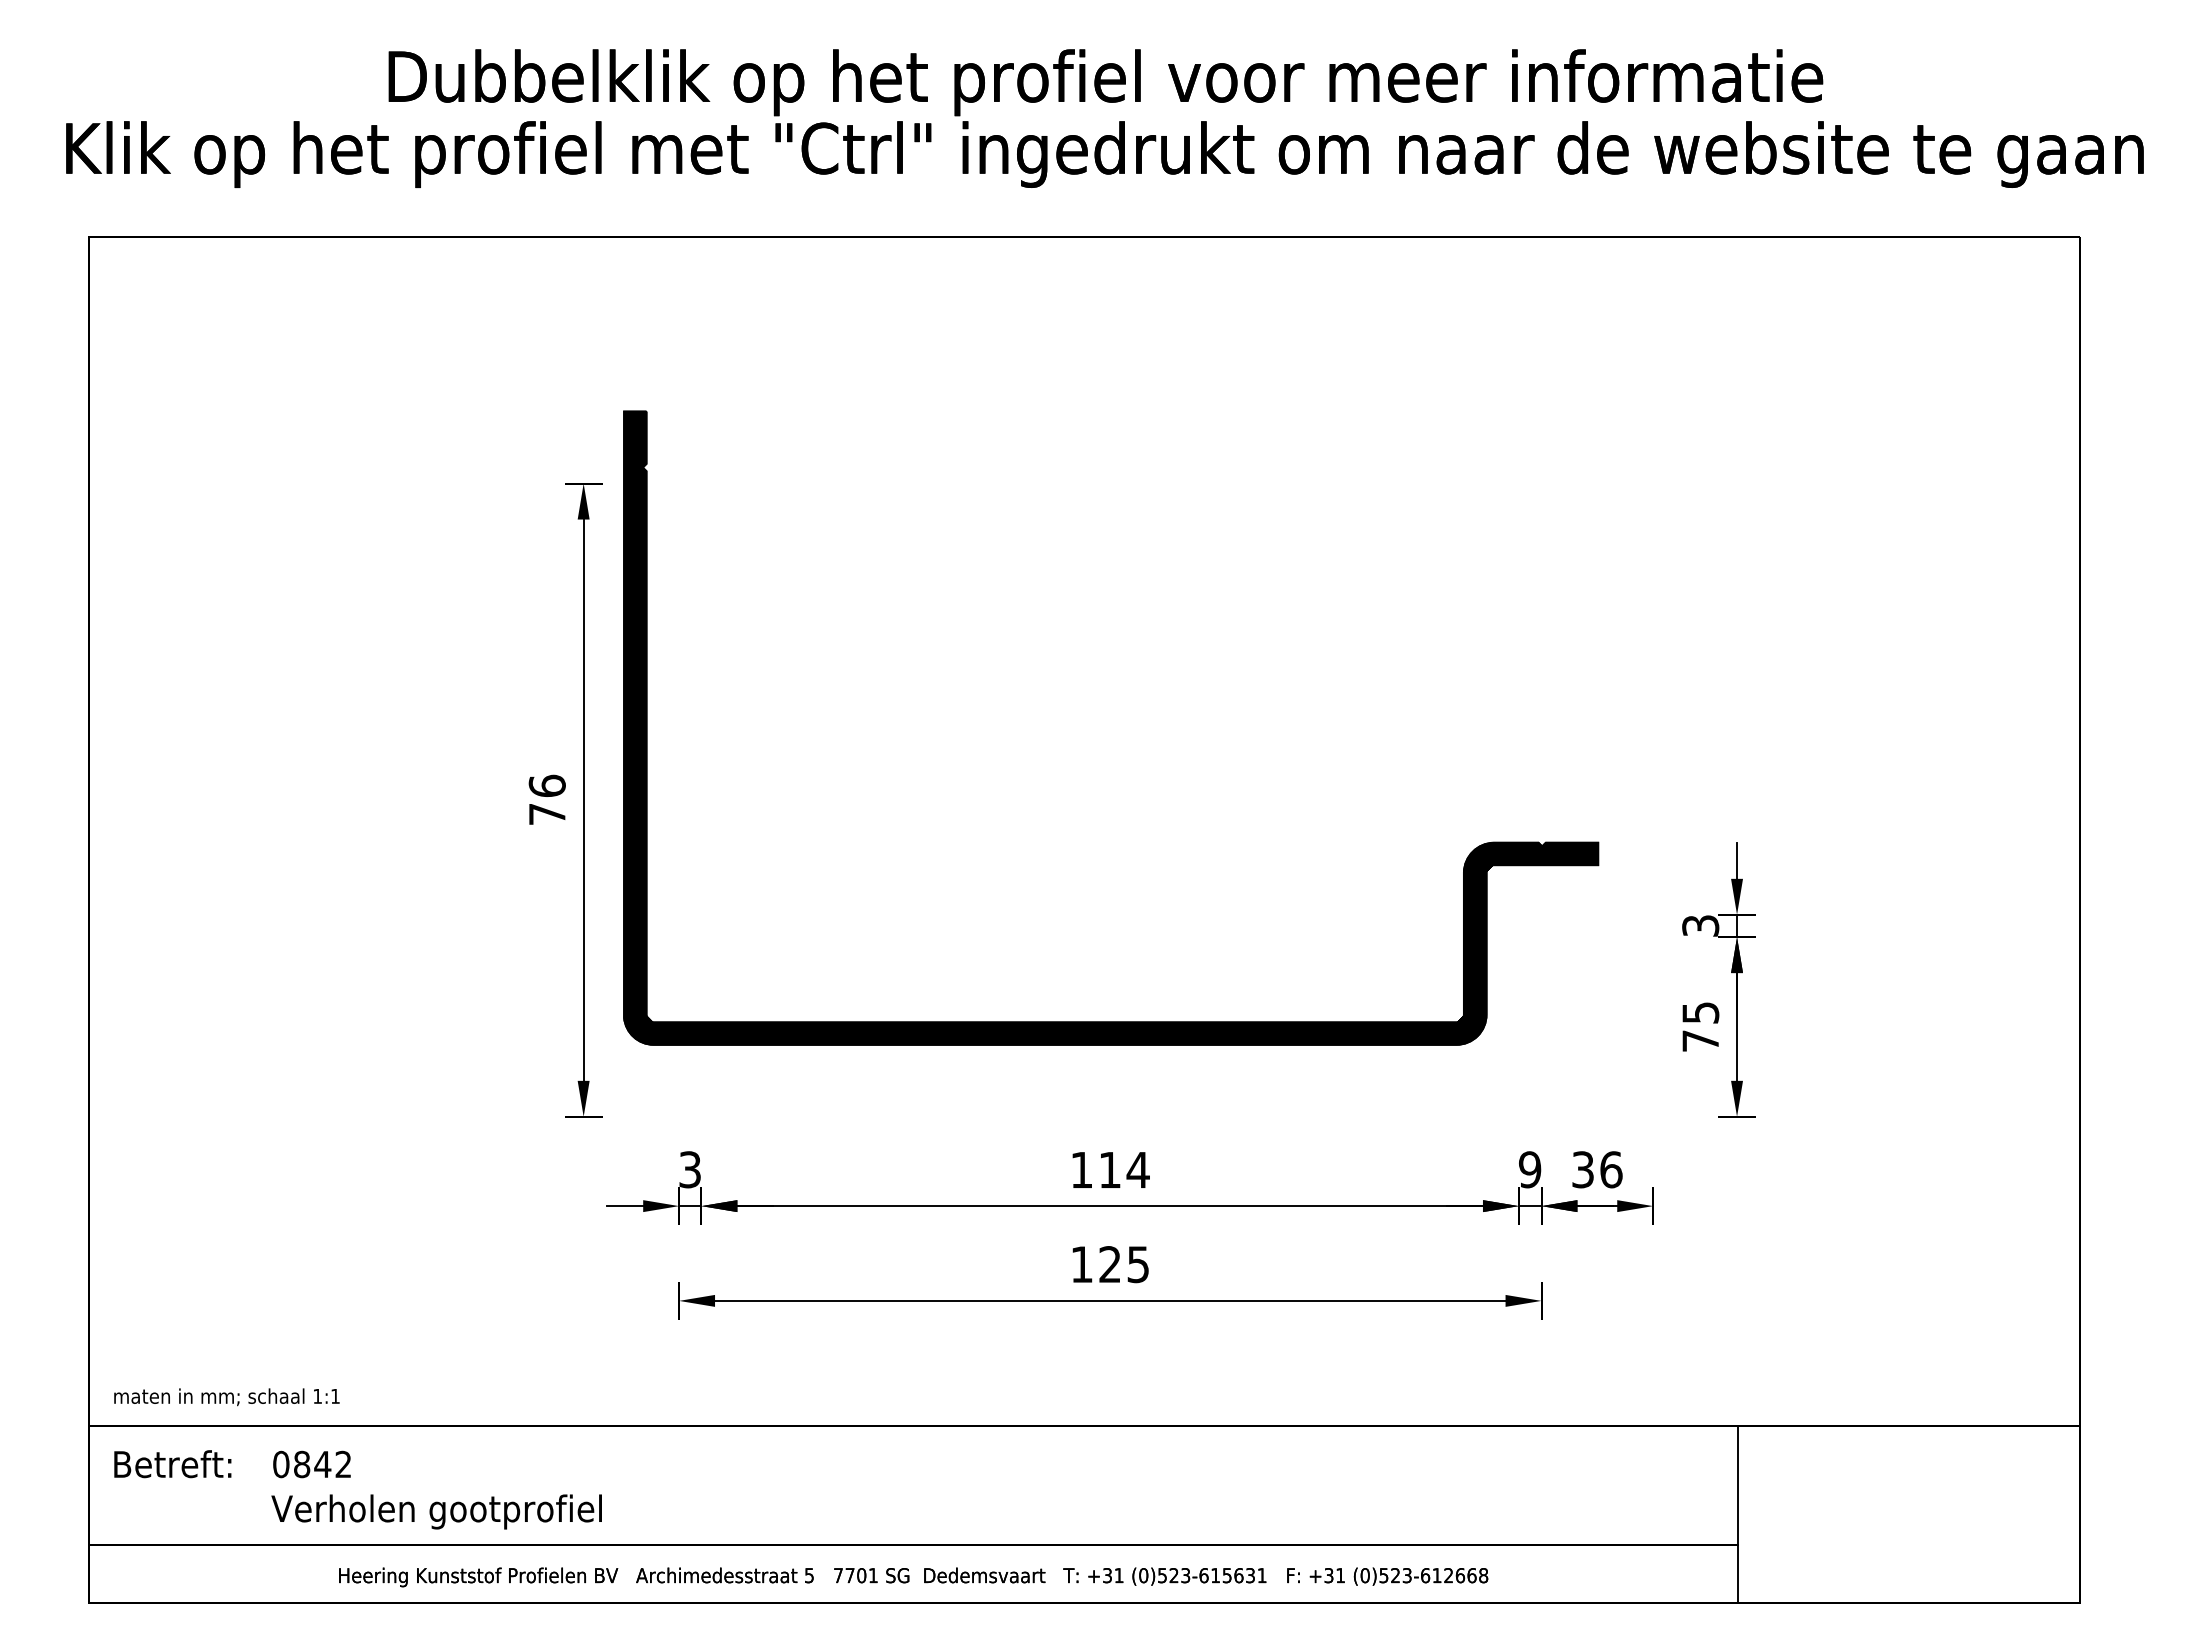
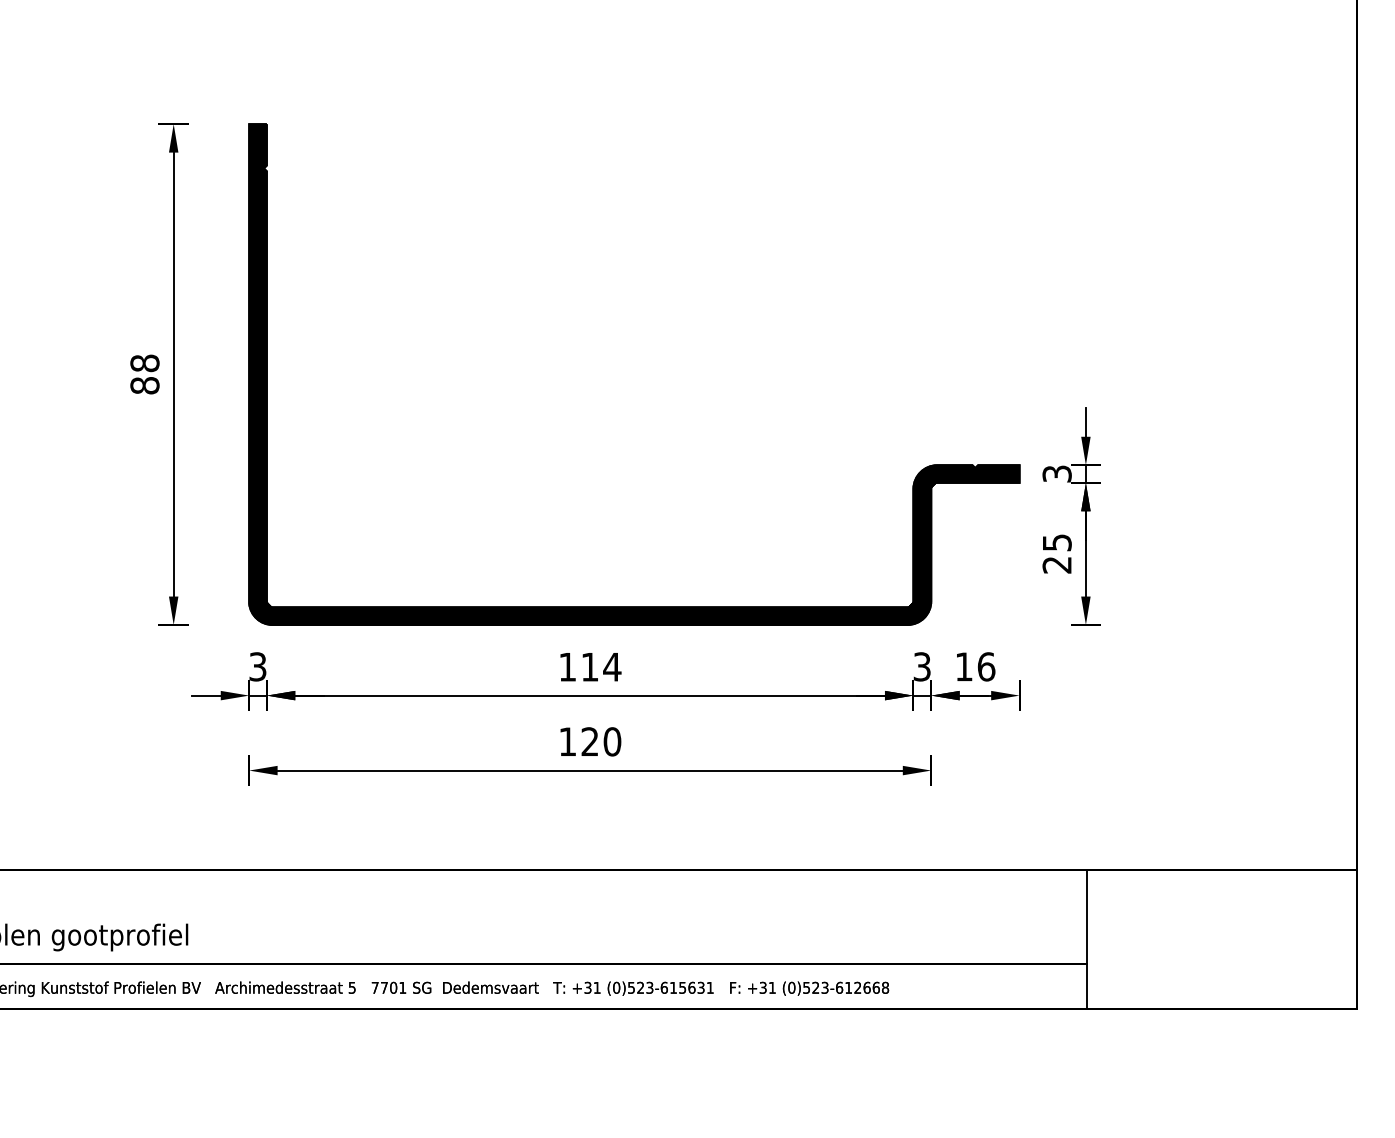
text: (546, 799) -> (144, 374), 76 -> 88
part: (1111, 1021) -> (634, 606), moved
text: (1700, 1040) -> (1057, 564), 75 -> 25
text: (1530, 1169) -> (922, 666), 9 -> 3
text: (1582, 1169) -> (963, 666), 36 -> 16
text: (1138, 1264) -> (612, 741), 125 -> 120

